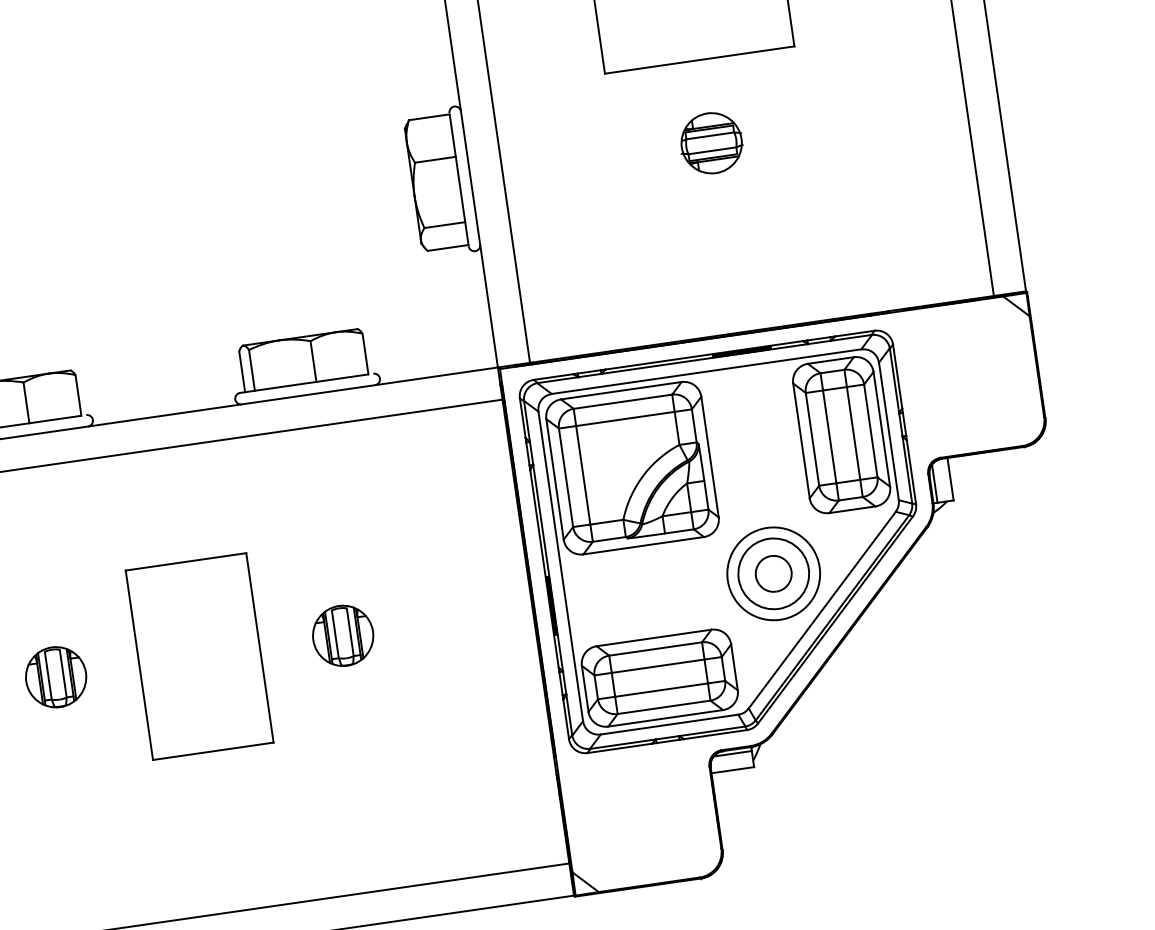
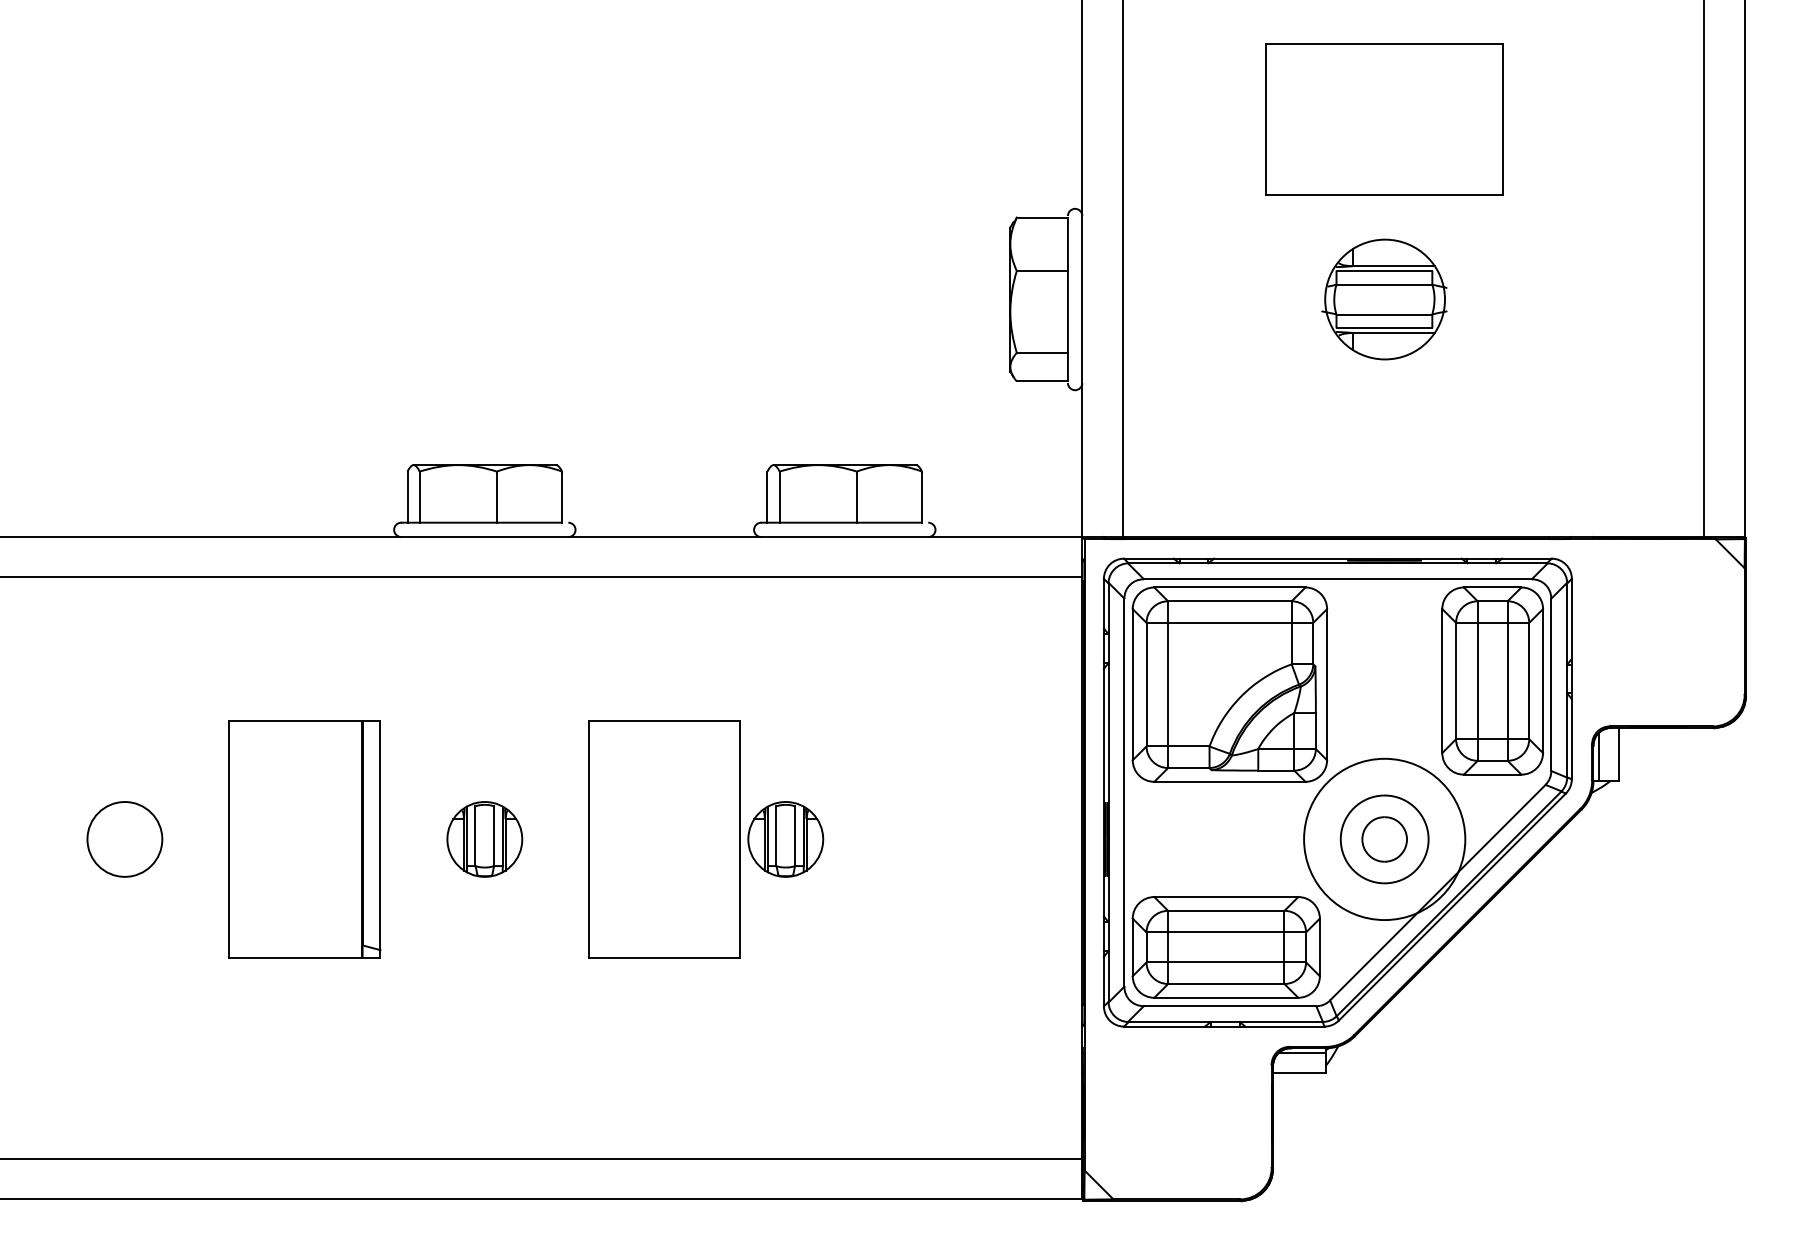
part: (710, 143) -> (1383, 299), size x1.6
circle: (773, 573) -> (1384, 839), size x1.4
part: (342, 635) -> (785, 839), moved

